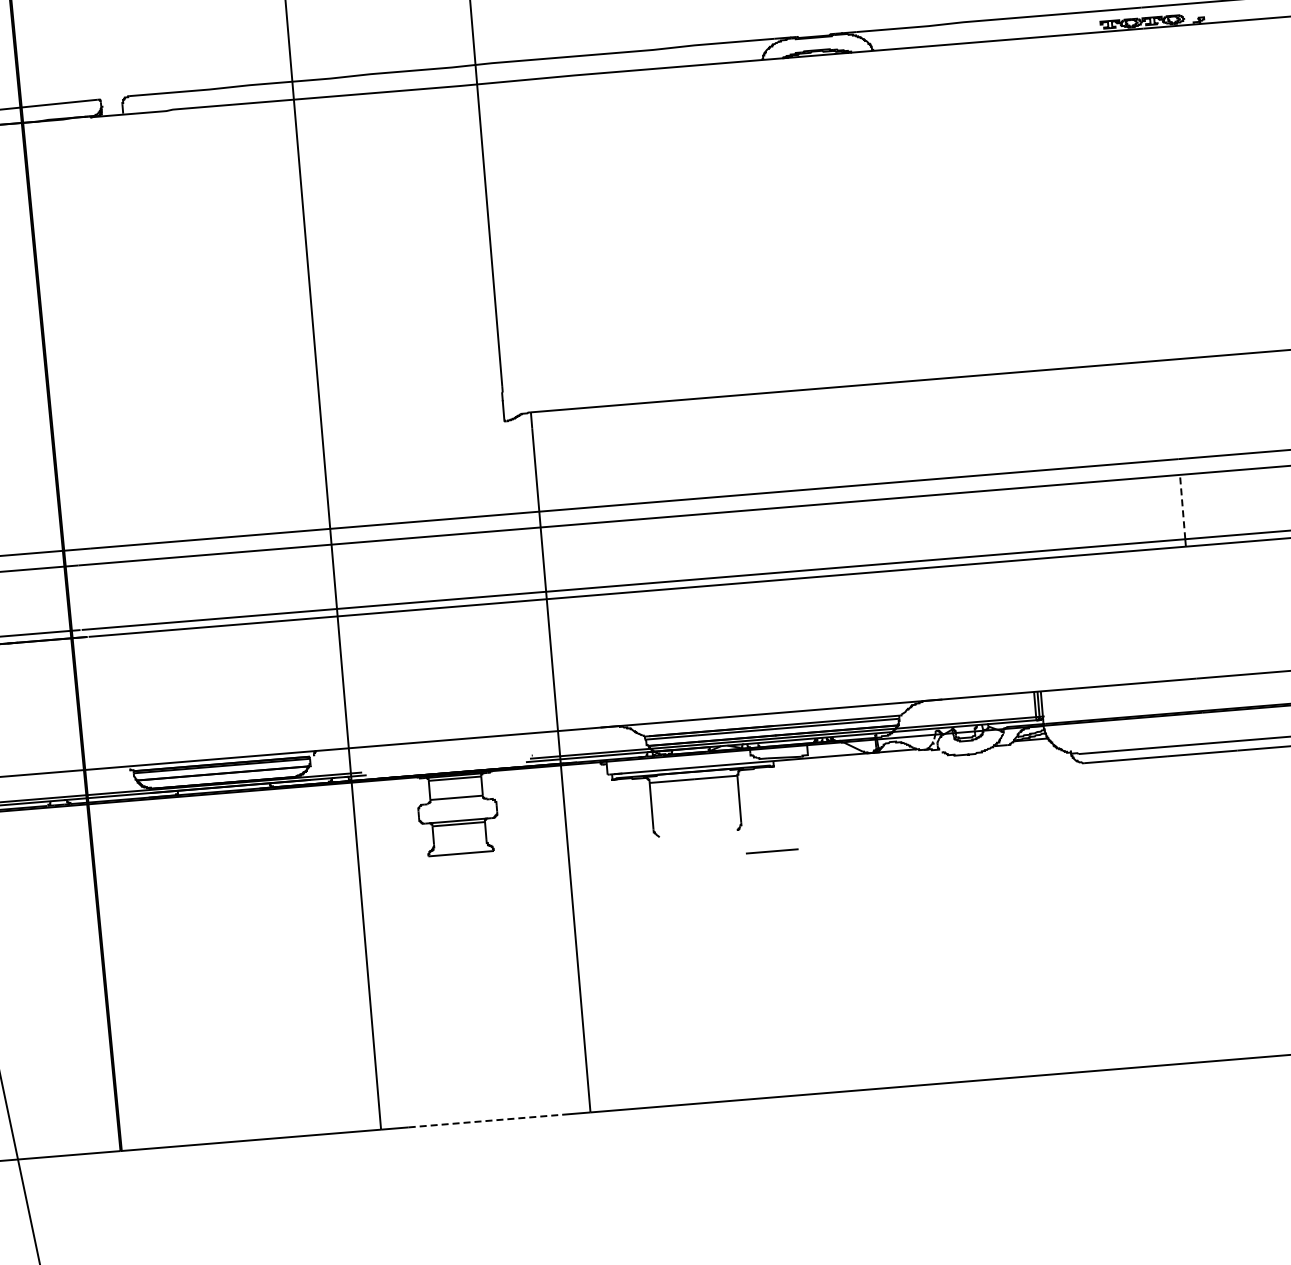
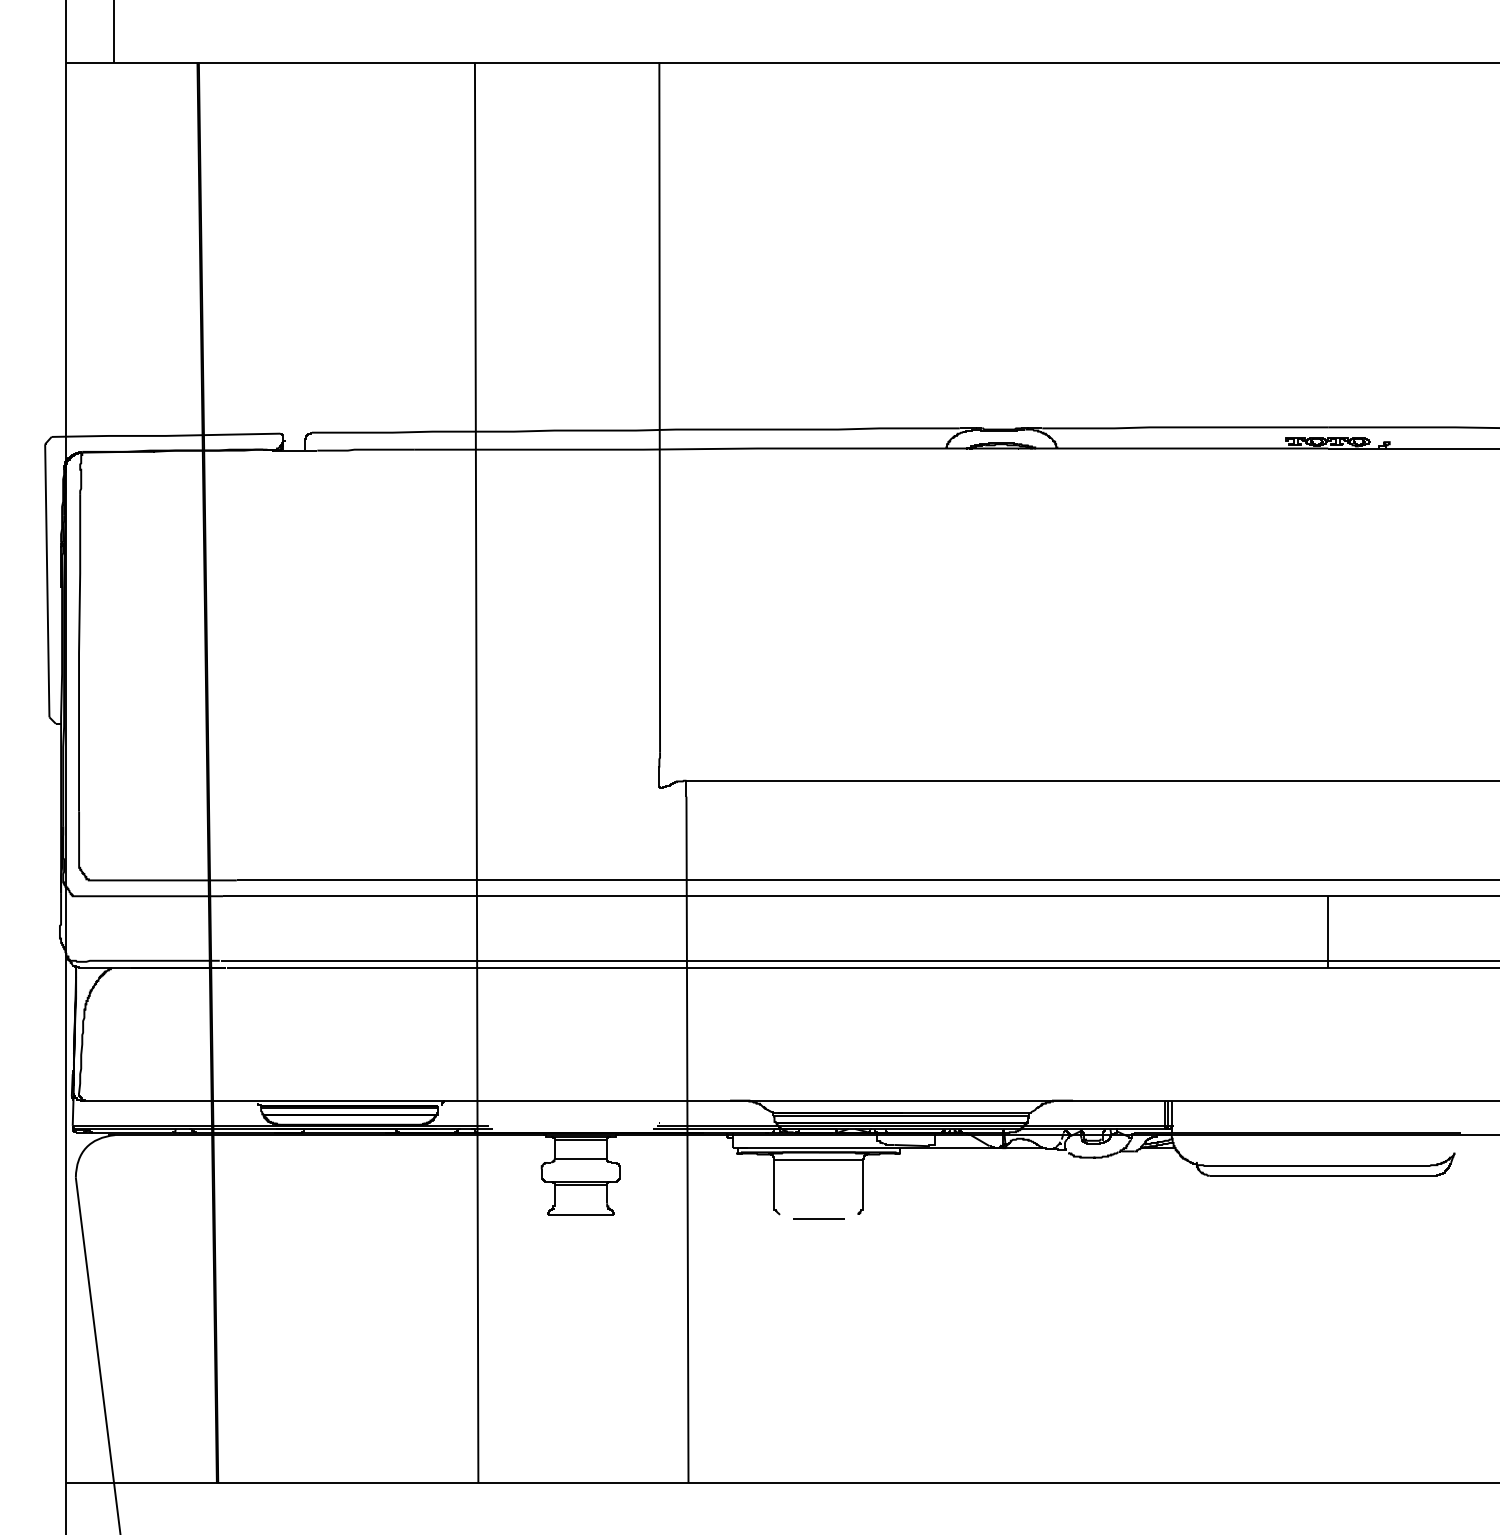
line: (1182, 507) -> (1328, 928), dashed -> solid
line: (771, 850) -> (818, 1218), moved
line: (485, 1121) -> (583, 1483), dashed -> solid

